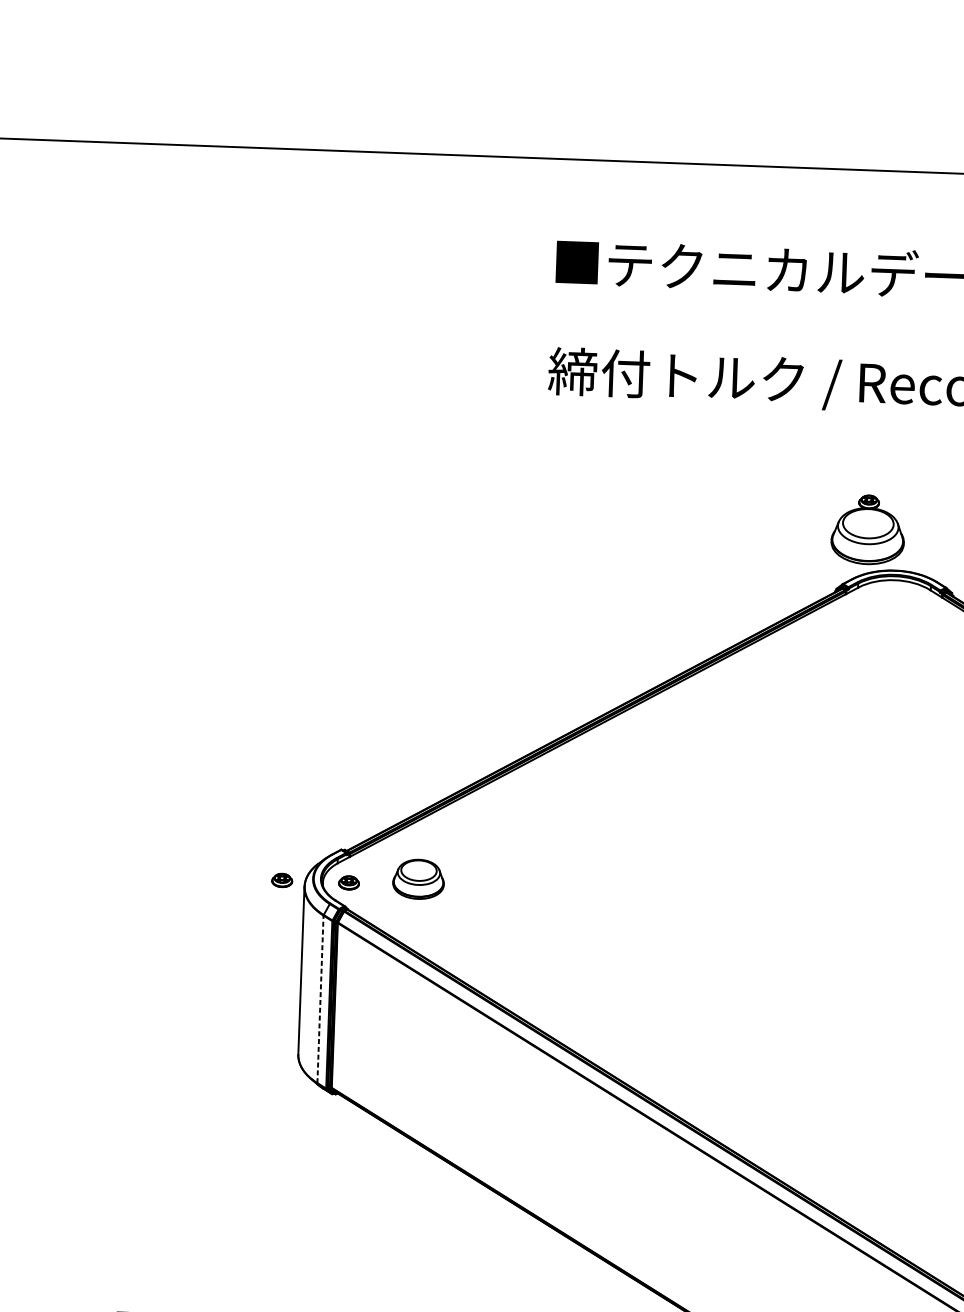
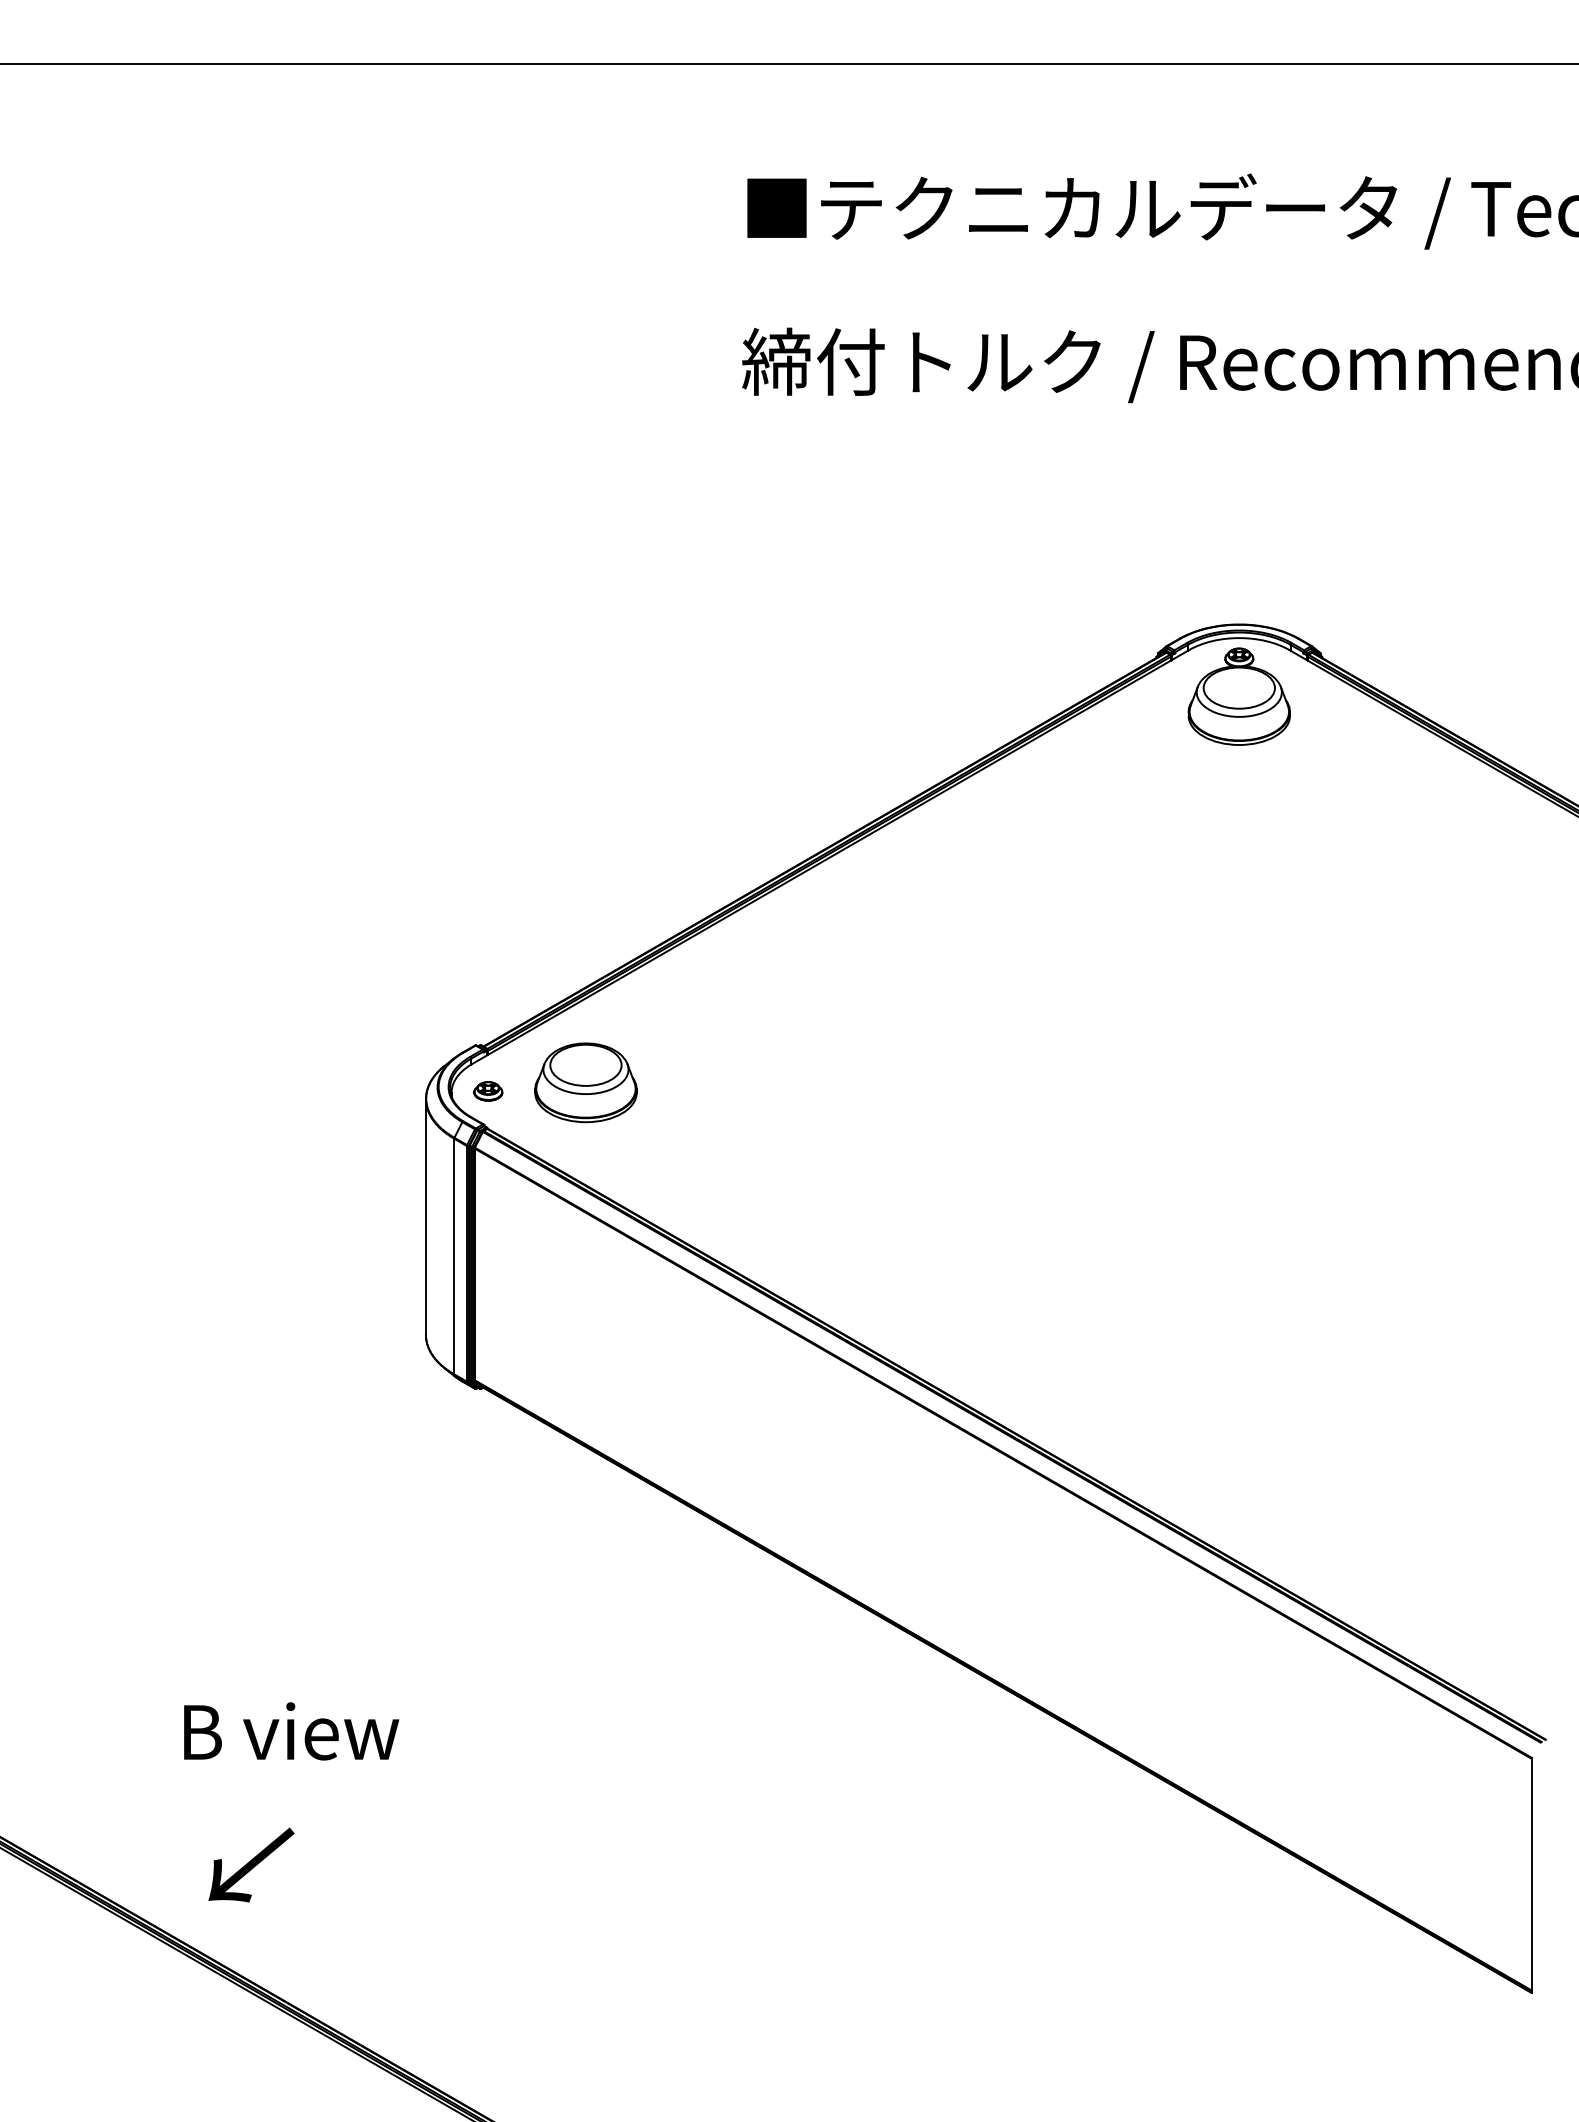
part: (867, 529) -> (1238, 696), moved
part: (418, 879) -> (585, 1082), size x1.43
part: (282, 880) -> (394, 1091), removed
line: (320, 999) -> (454, 1256), dashed -> solid

